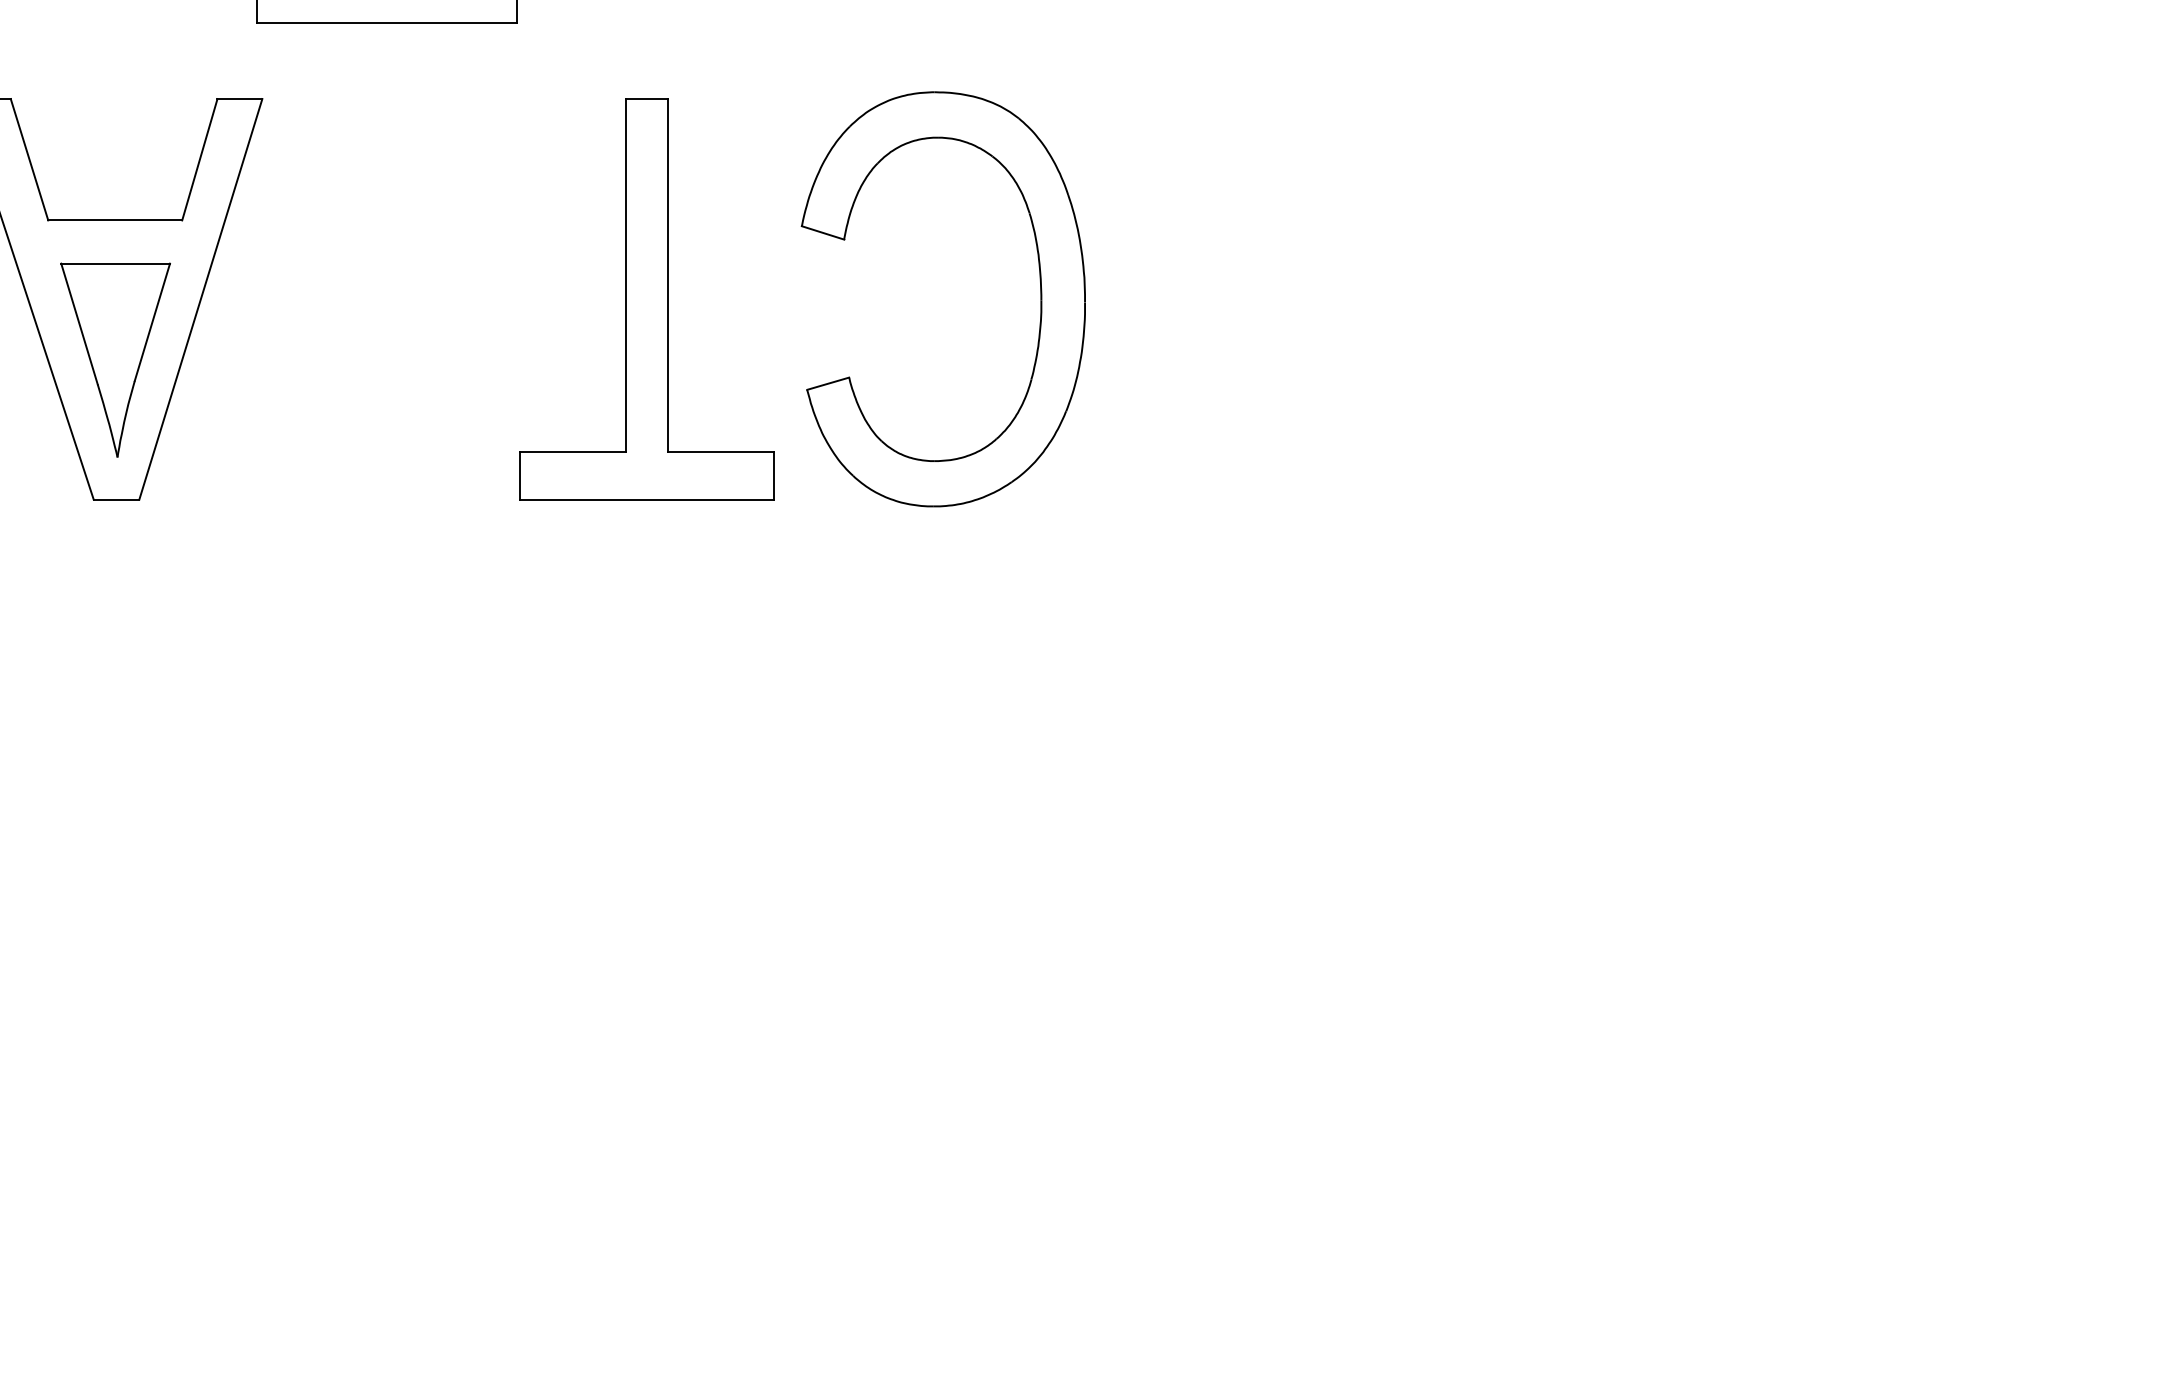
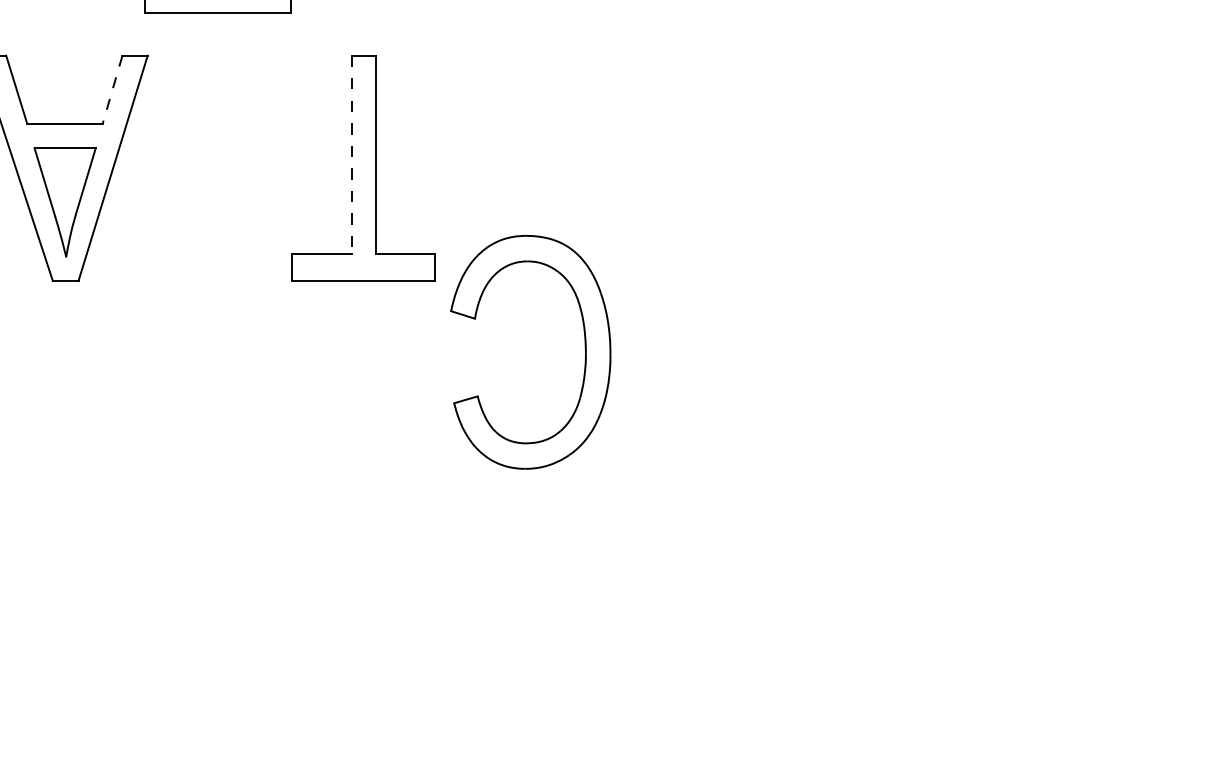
line: (199, 159) -> (112, 89), solid -> dashed
line: (626, 276) -> (352, 155), solid -> dashed
part: (1038, 290) -> (584, 347), moved

